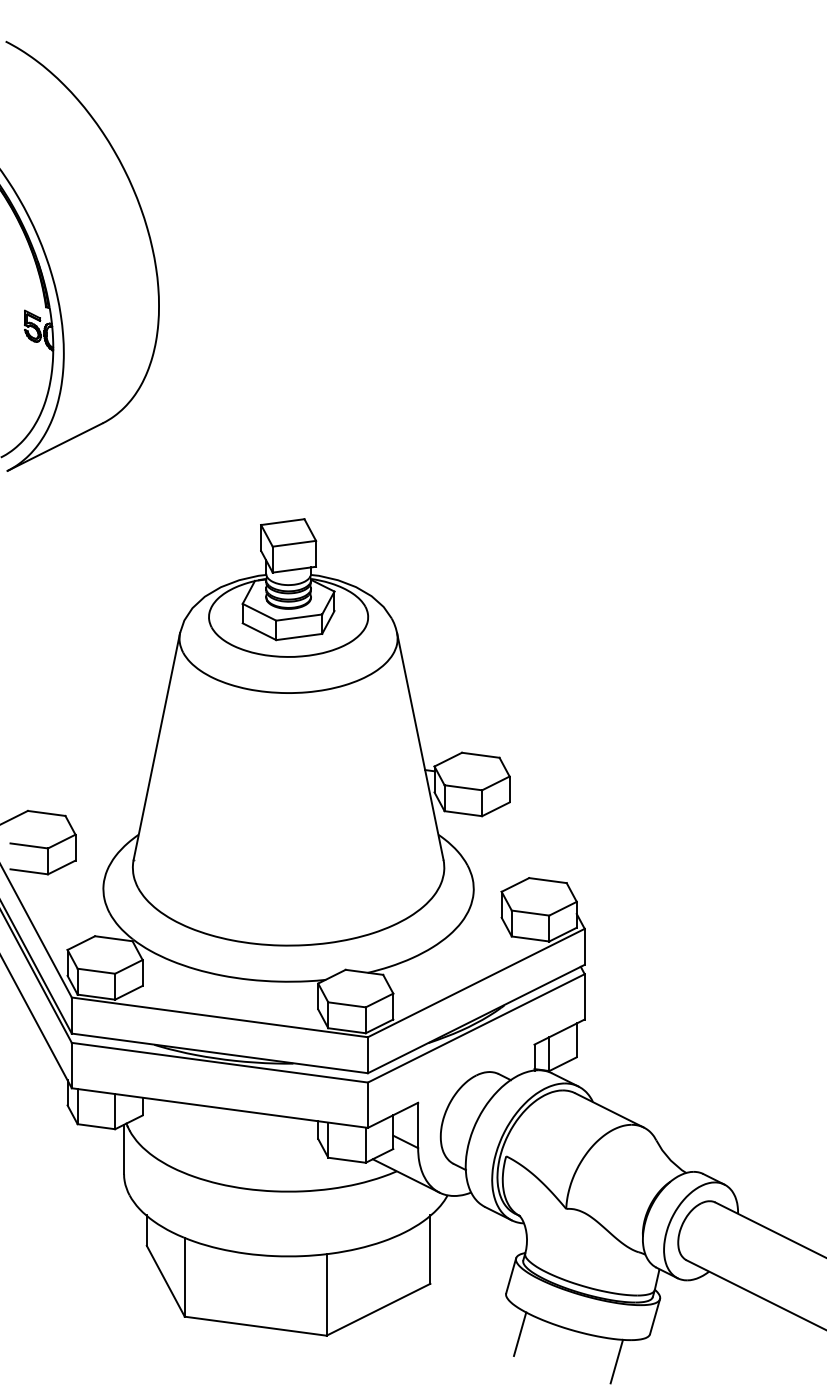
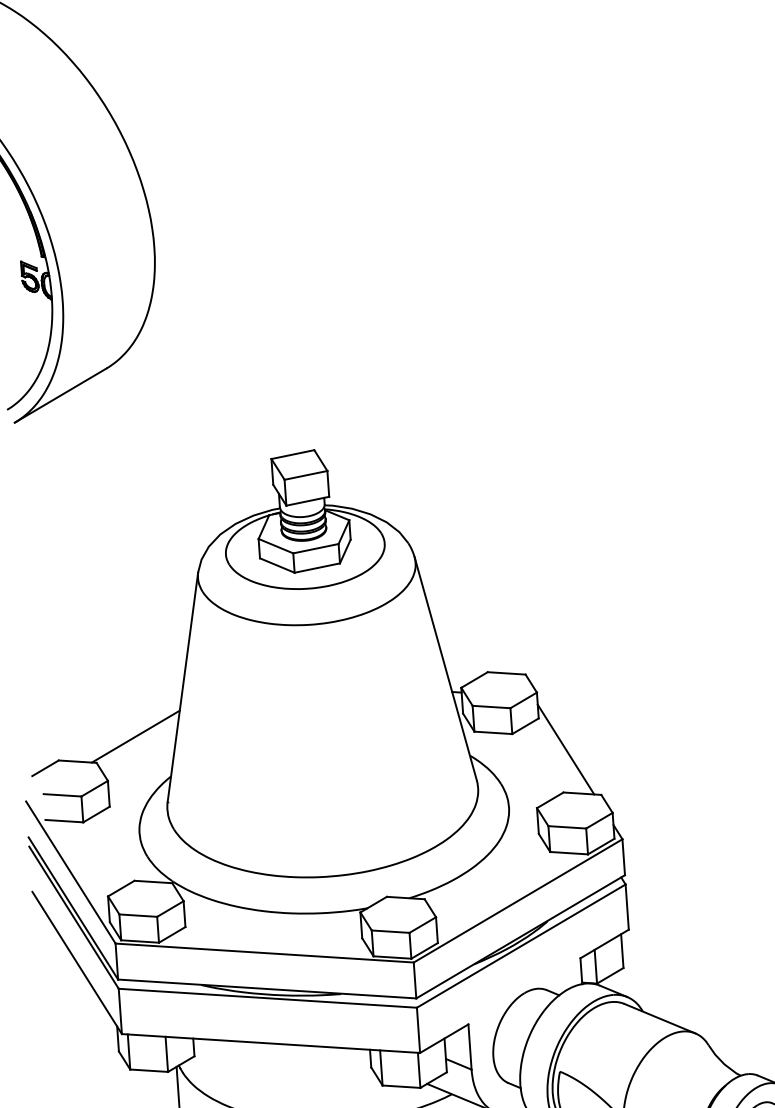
line: (106, 792) -> (135, 736), added
line: (534, 835) -> (565, 749), added

